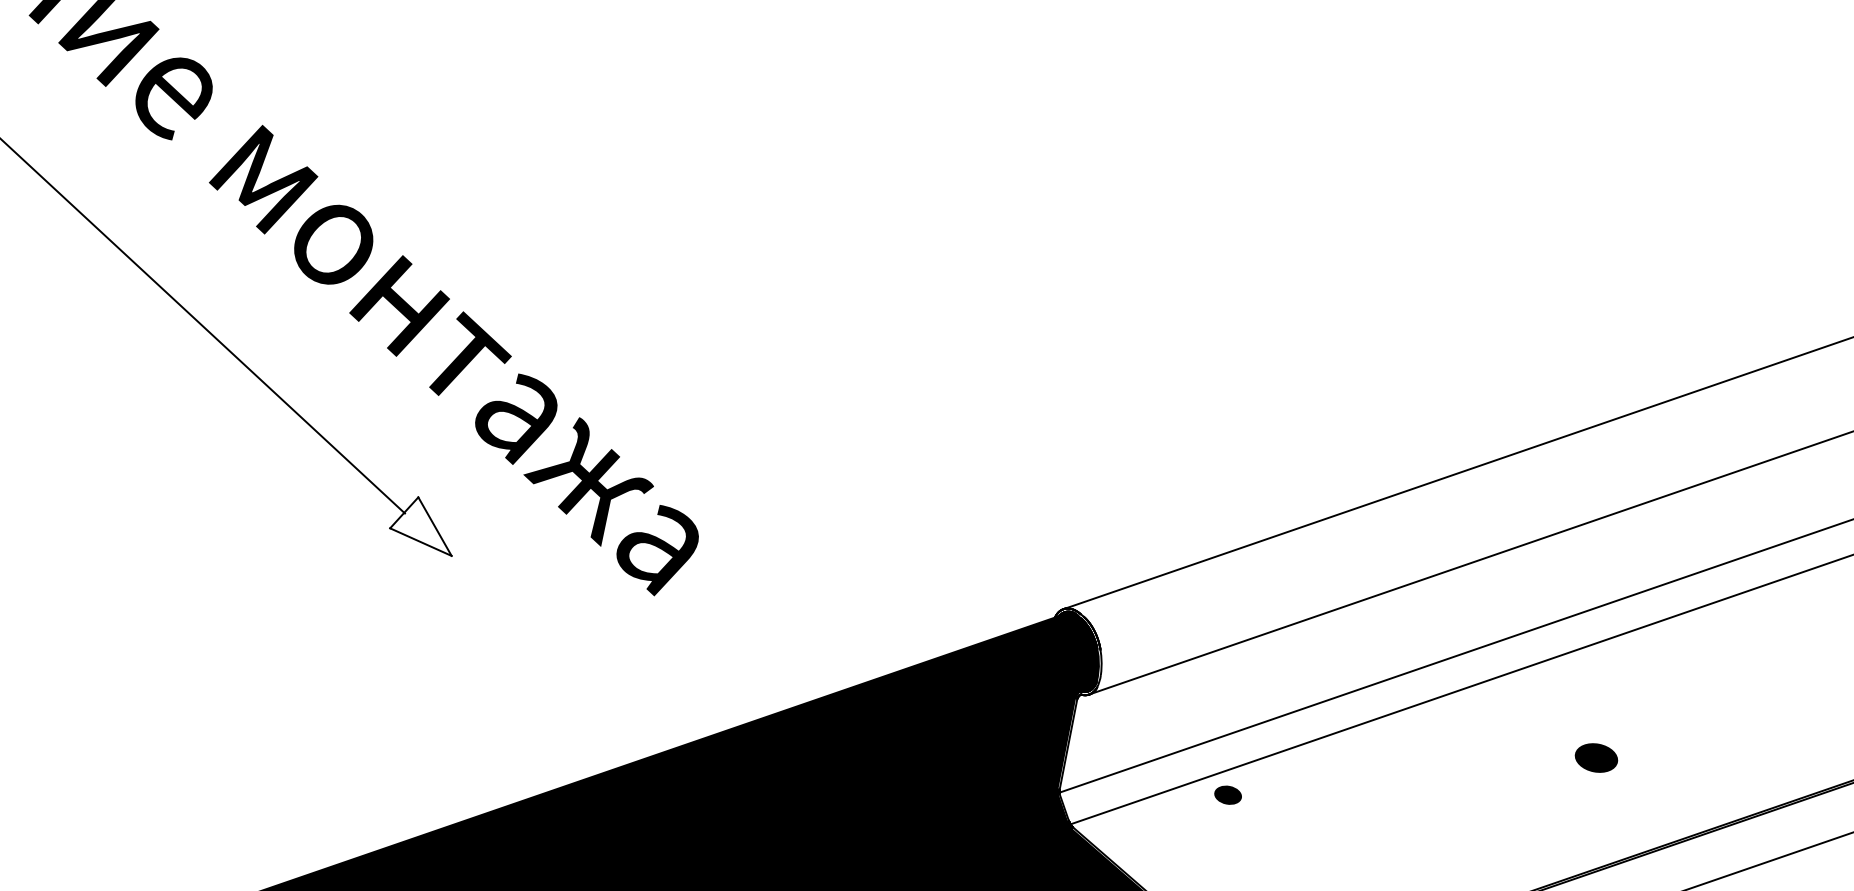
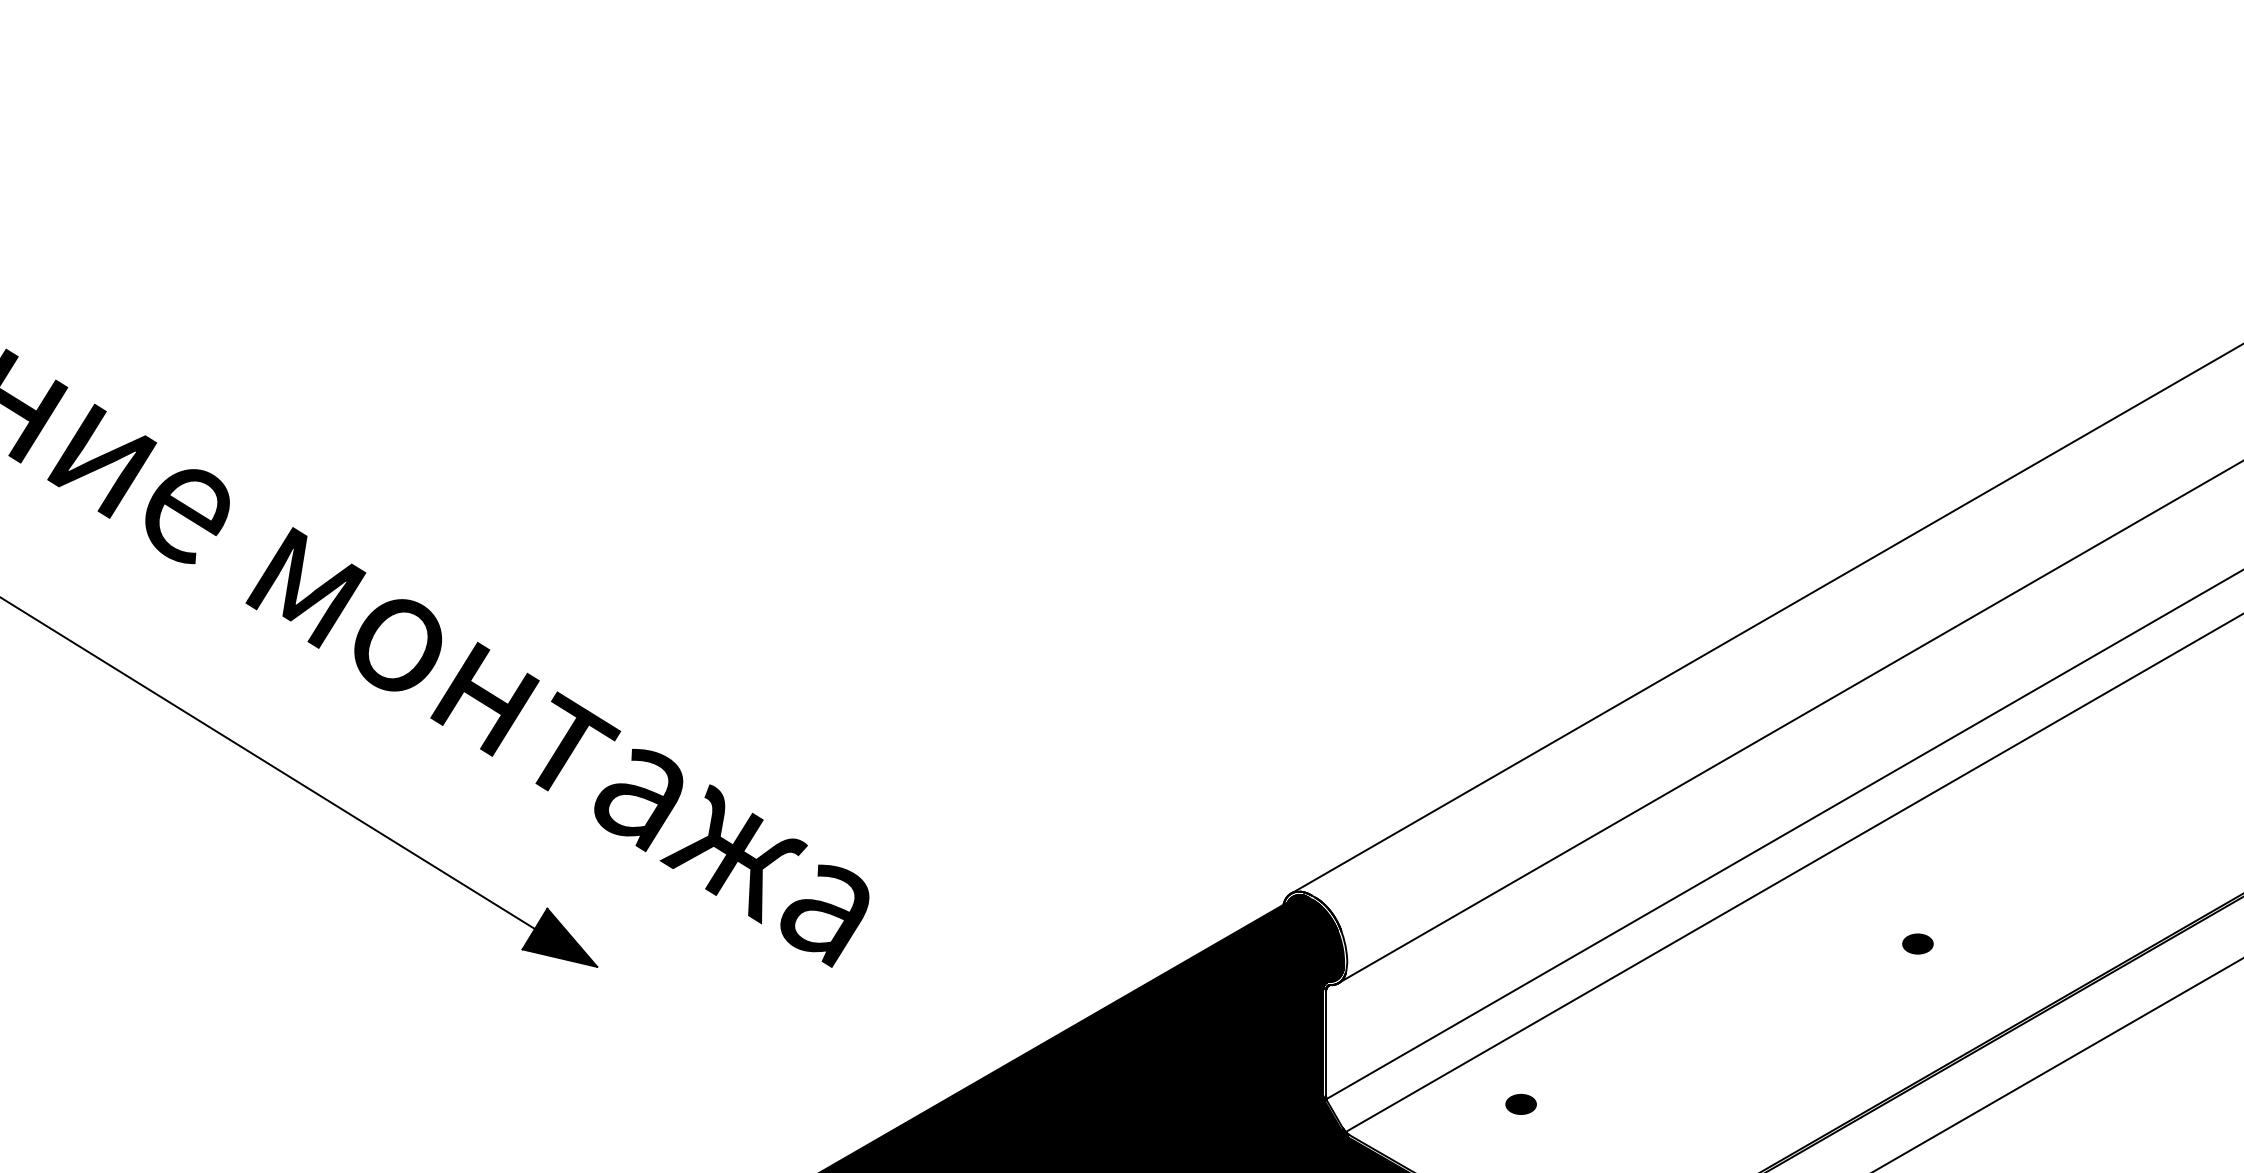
fill: (424, 524) -> (559, 937), added
part: (1596, 757) -> (1917, 943), size x0.62
part: (1227, 794) -> (1520, 1103), moved

